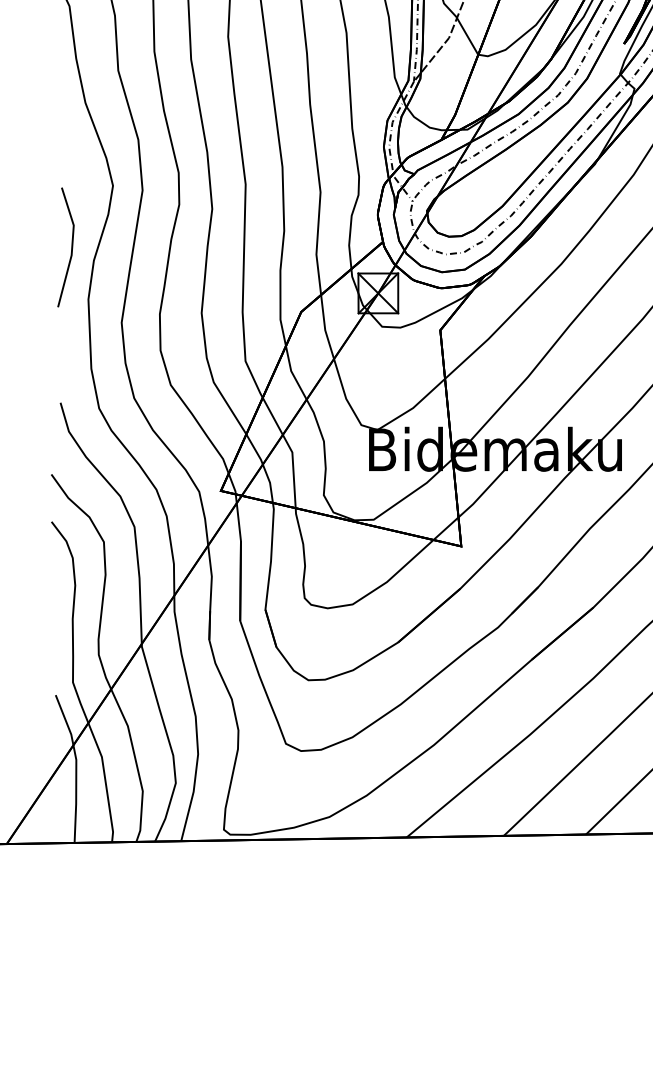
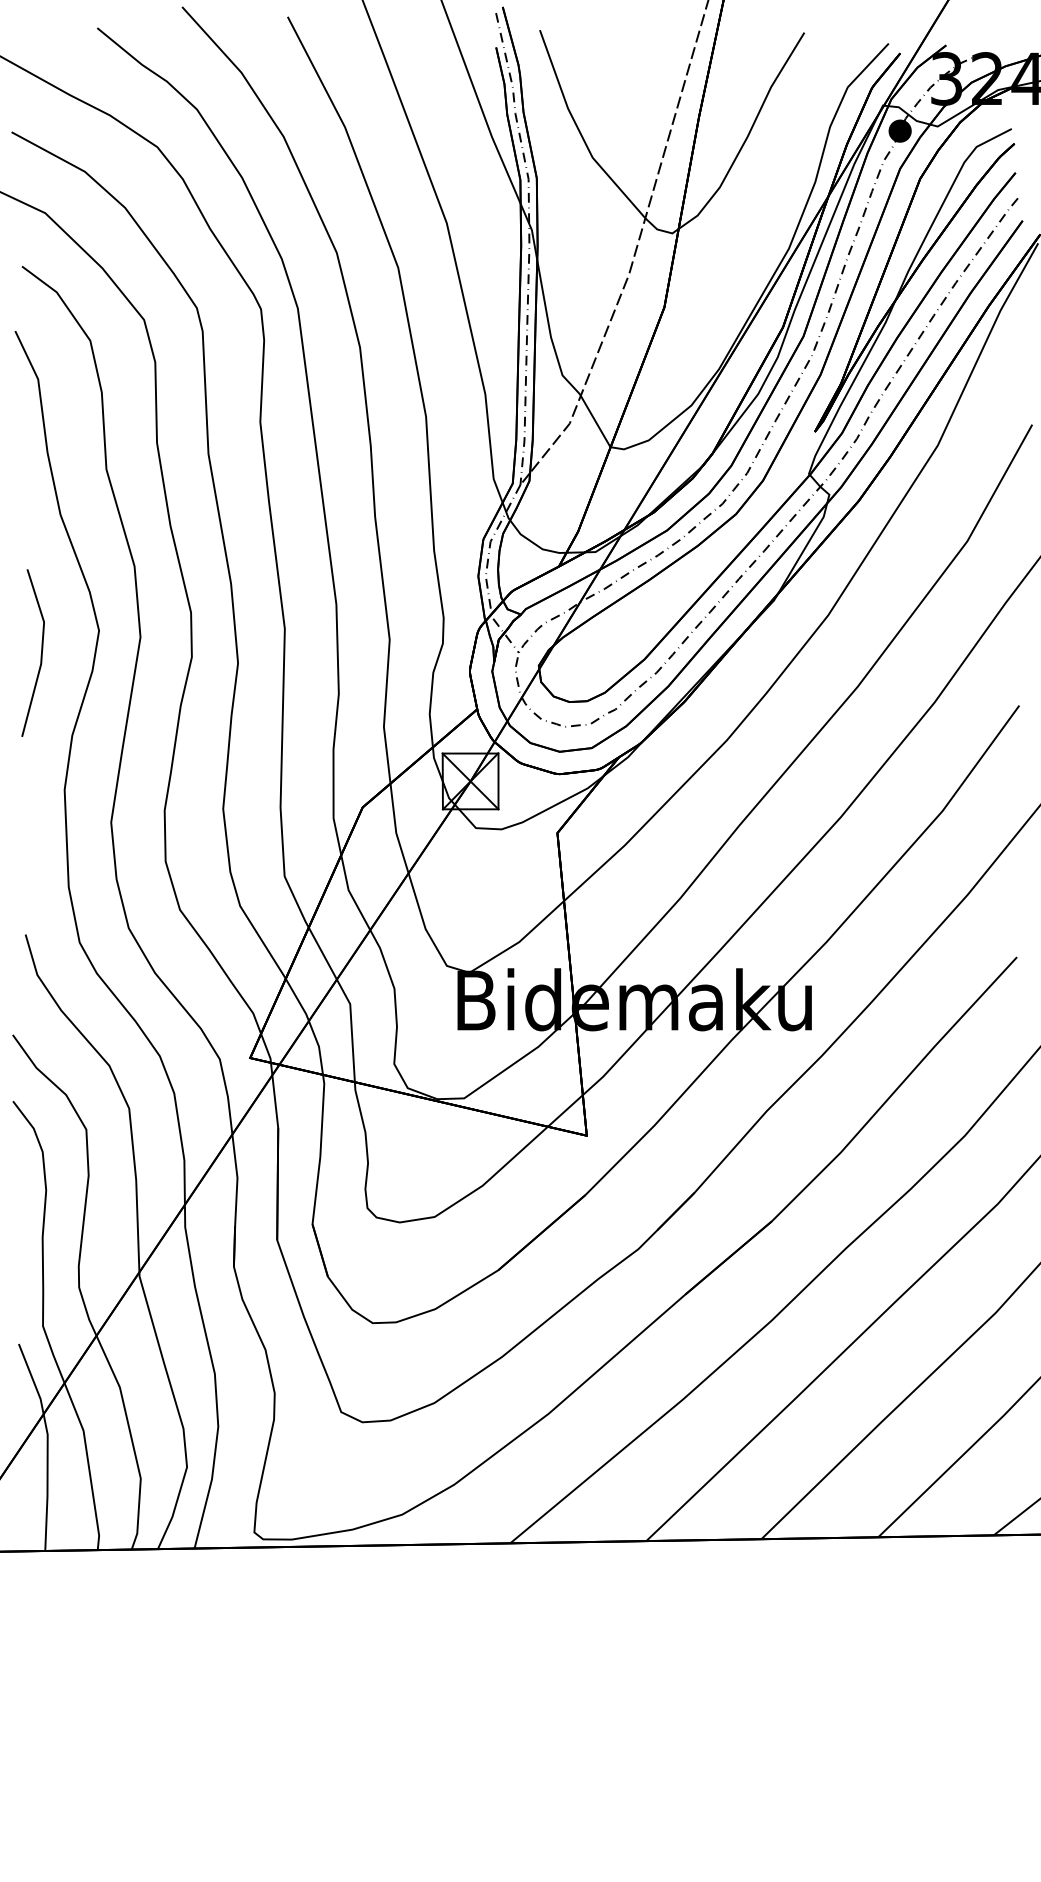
line: (71, 249) -> (40, 655), moved

